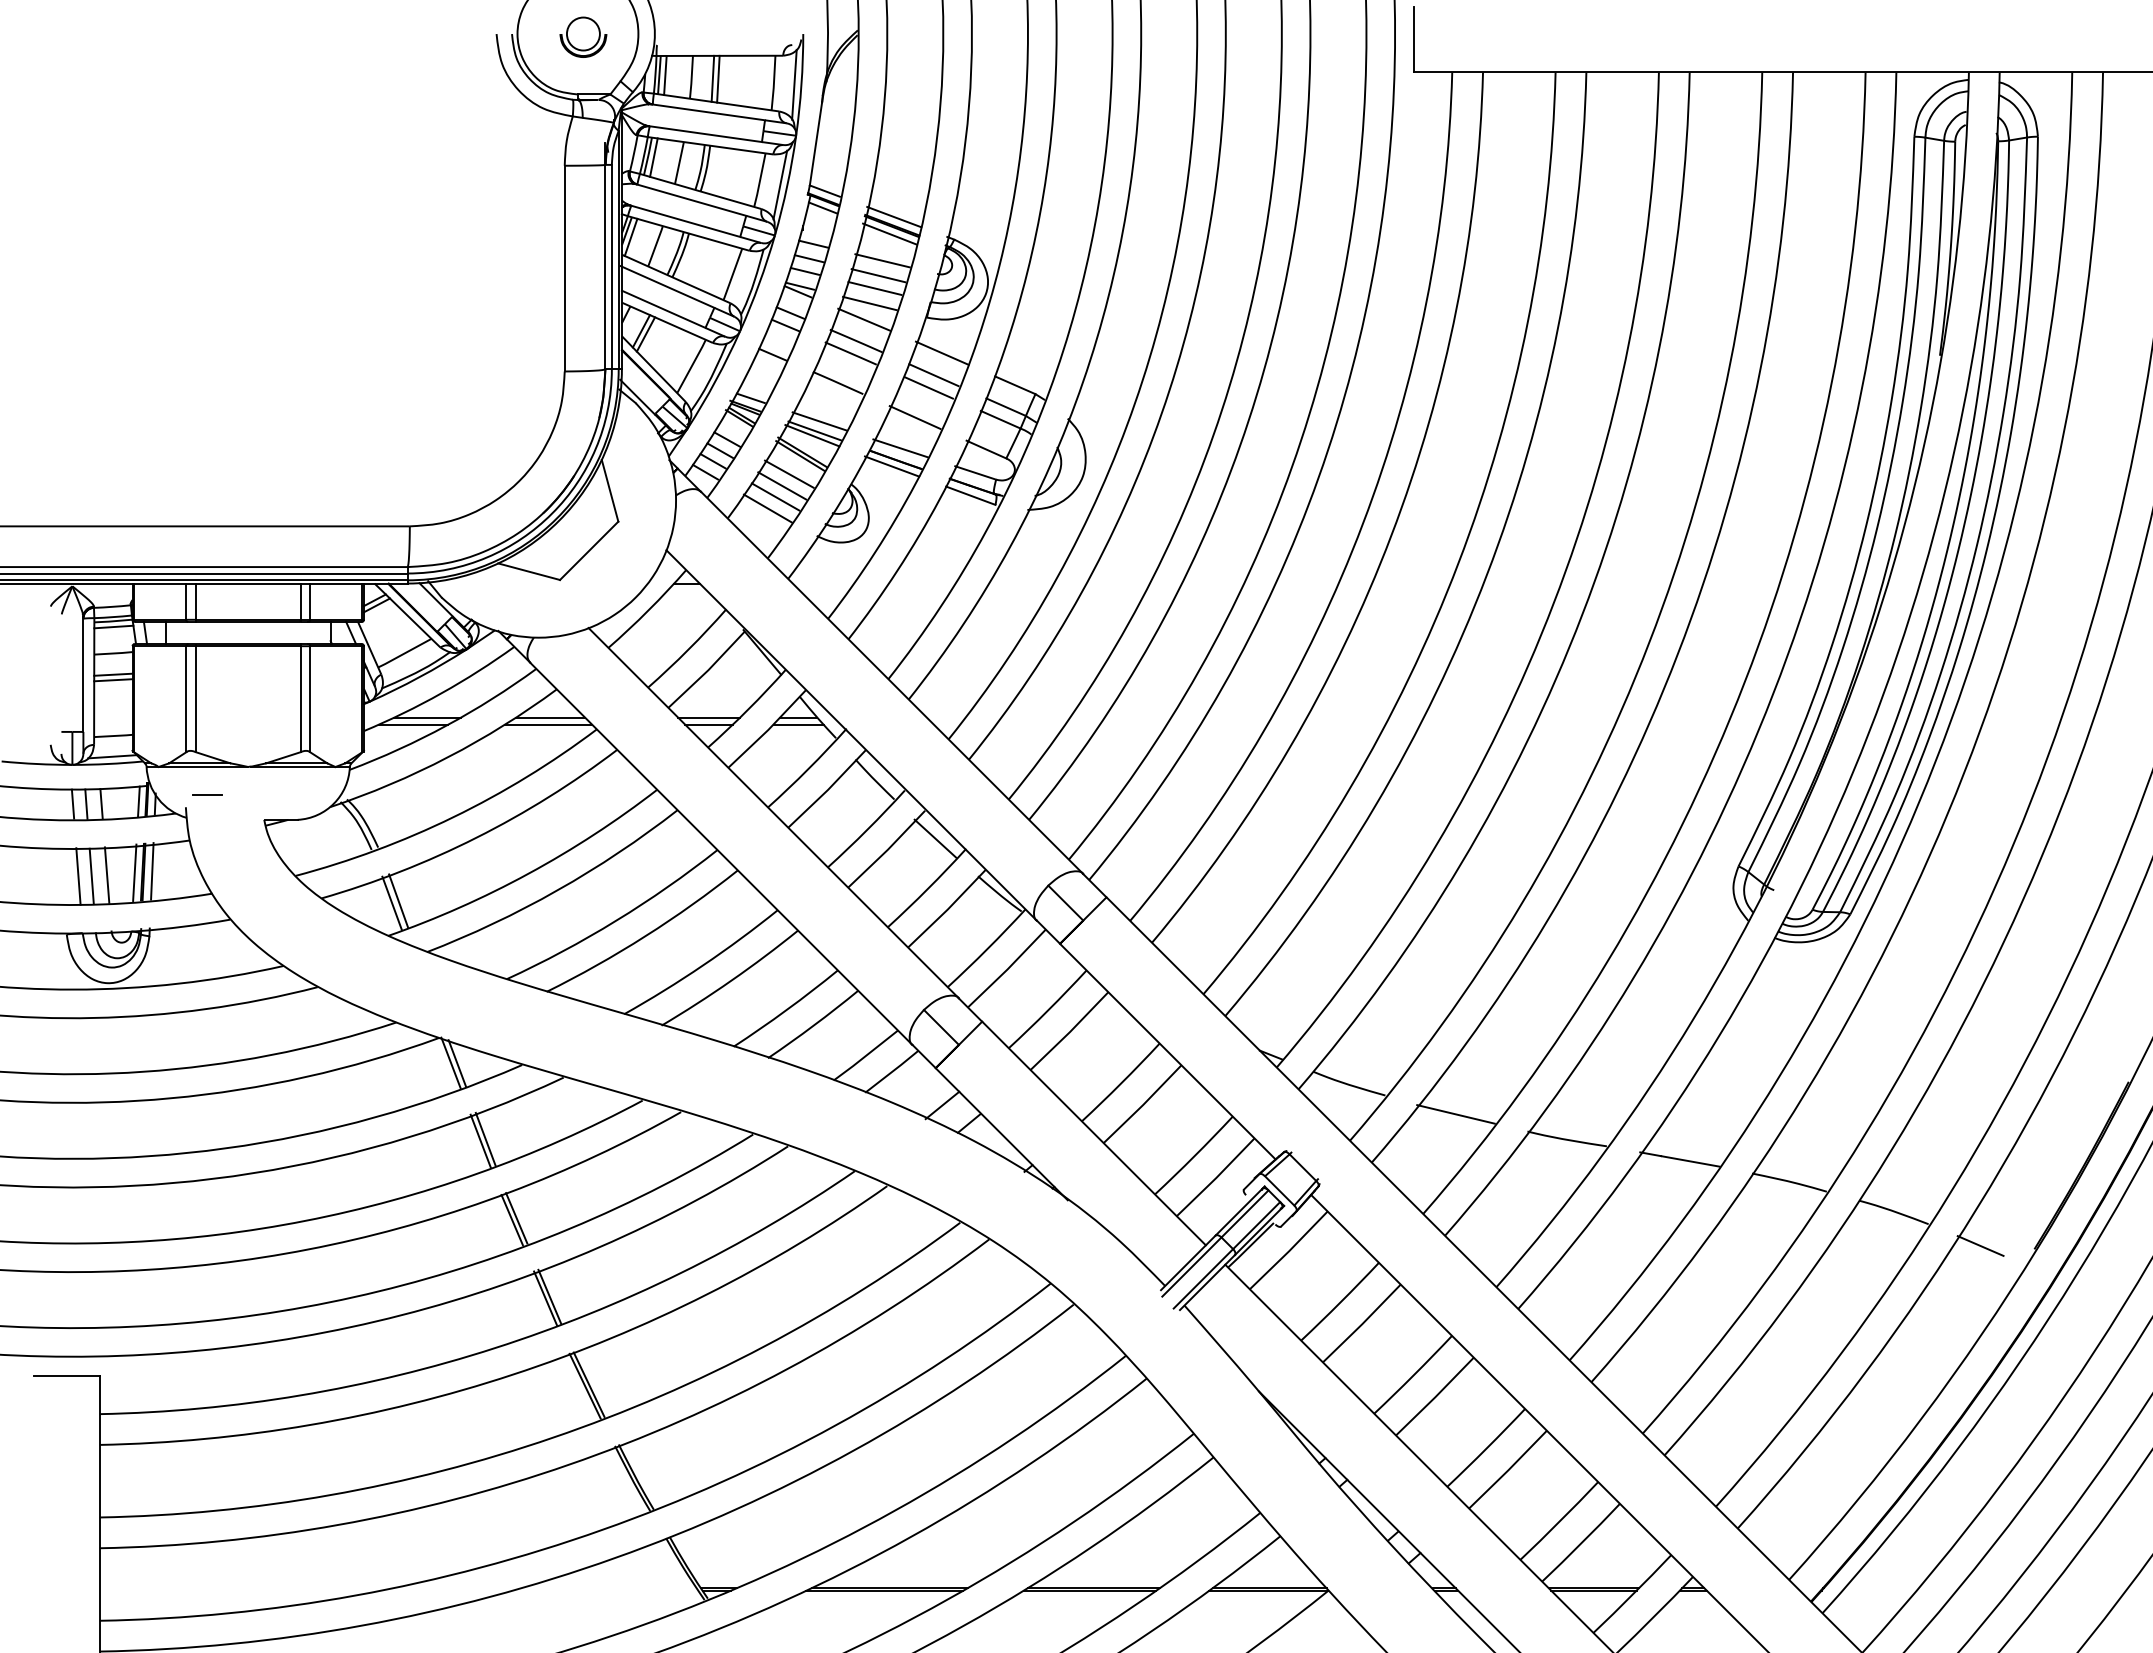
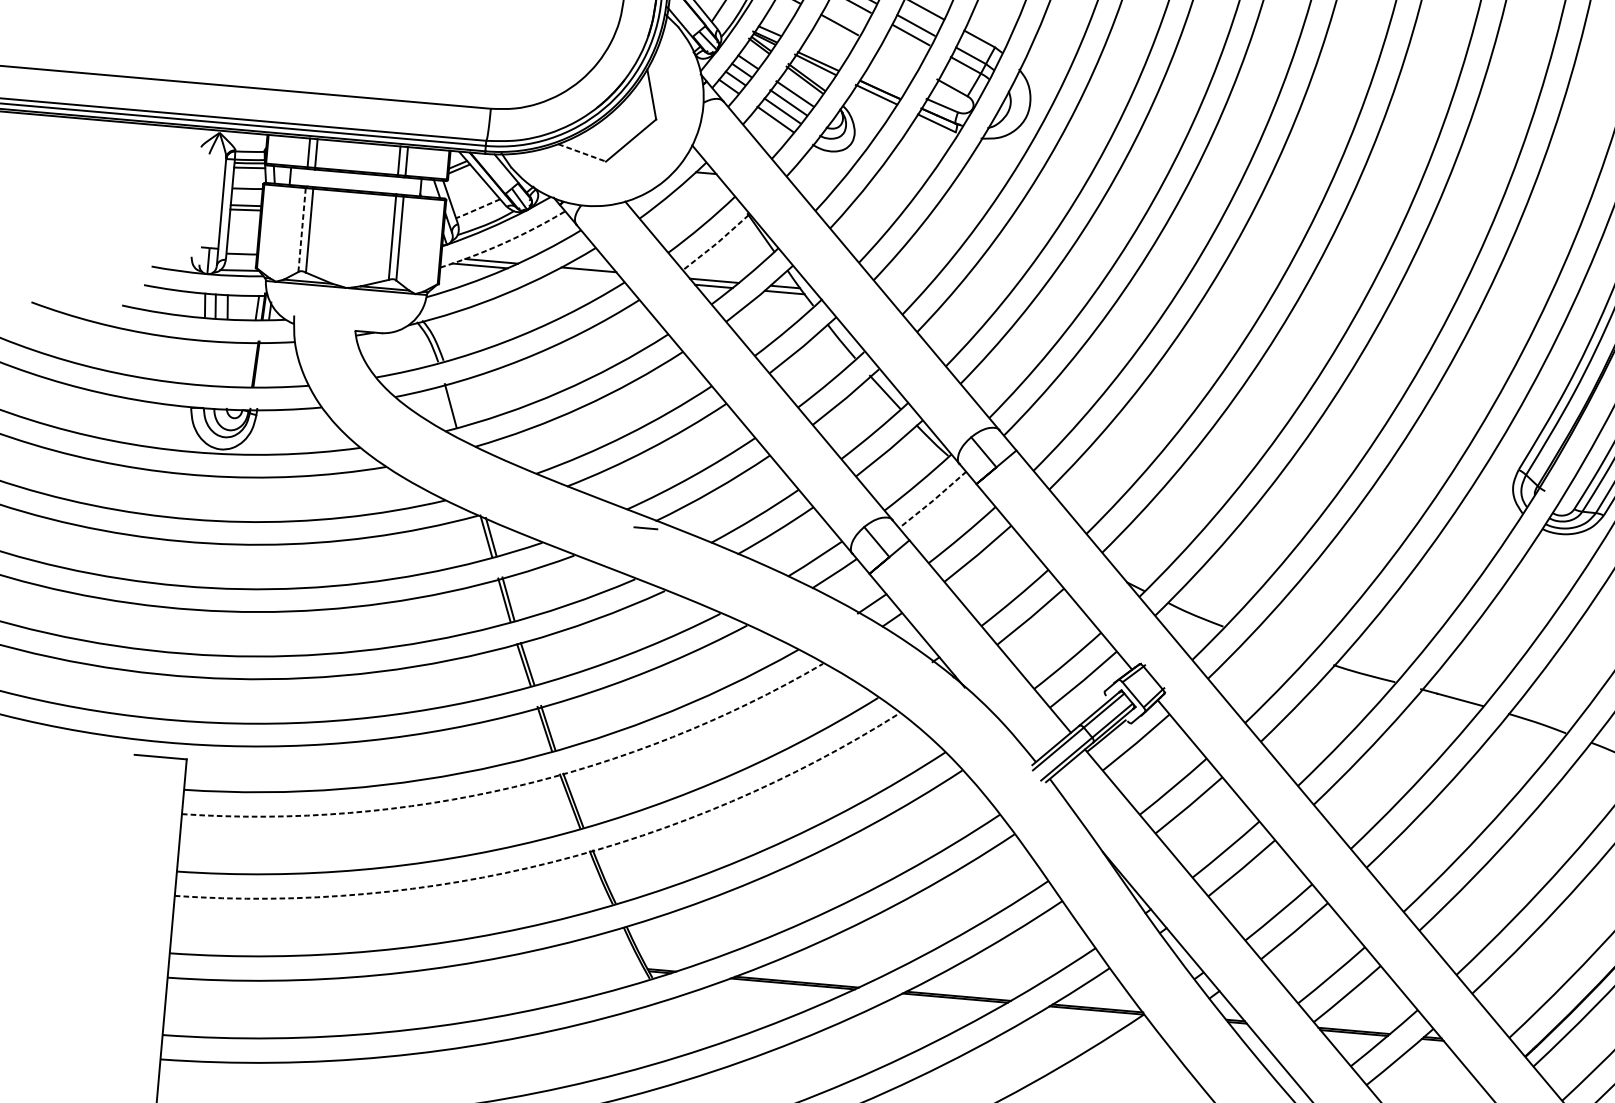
line: (914, 417) -> (897, 57), removed
line: (819, 421) -> (822, 54), removed
line: (900, 448) -> (884, 81), removed
line: (529, 571) -> (582, 152), solid -> dashed
line: (404, 653) -> (477, 209), solid -> dashed
line: (707, 670) -> (716, 243), solid -> dashed
arc: (441, 693) -> (504, 243), solid -> dashed
line: (186, 699) -> (302, 230), solid -> dashed
line: (548, 724) -> (586, 275), removed
line: (207, 794) -> (646, 528), moved
line: (152, 871) -> (263, 364), removed
line: (134, 872) -> (249, 363), removed
line: (106, 874) -> (226, 363), removed
line: (78, 876) -> (204, 362), removed
line: (91, 876) -> (214, 363), removed
line: (398, 900) -> (455, 404), removed
line: (1007, 969) -> (933, 500), solid -> dashed
line: (1455, 1114) -> (1277, 646), removed
arc: (512, 1374) -> (513, 786), solid -> dashed
arc: (569, 1464) -> (552, 862), solid -> dashed

